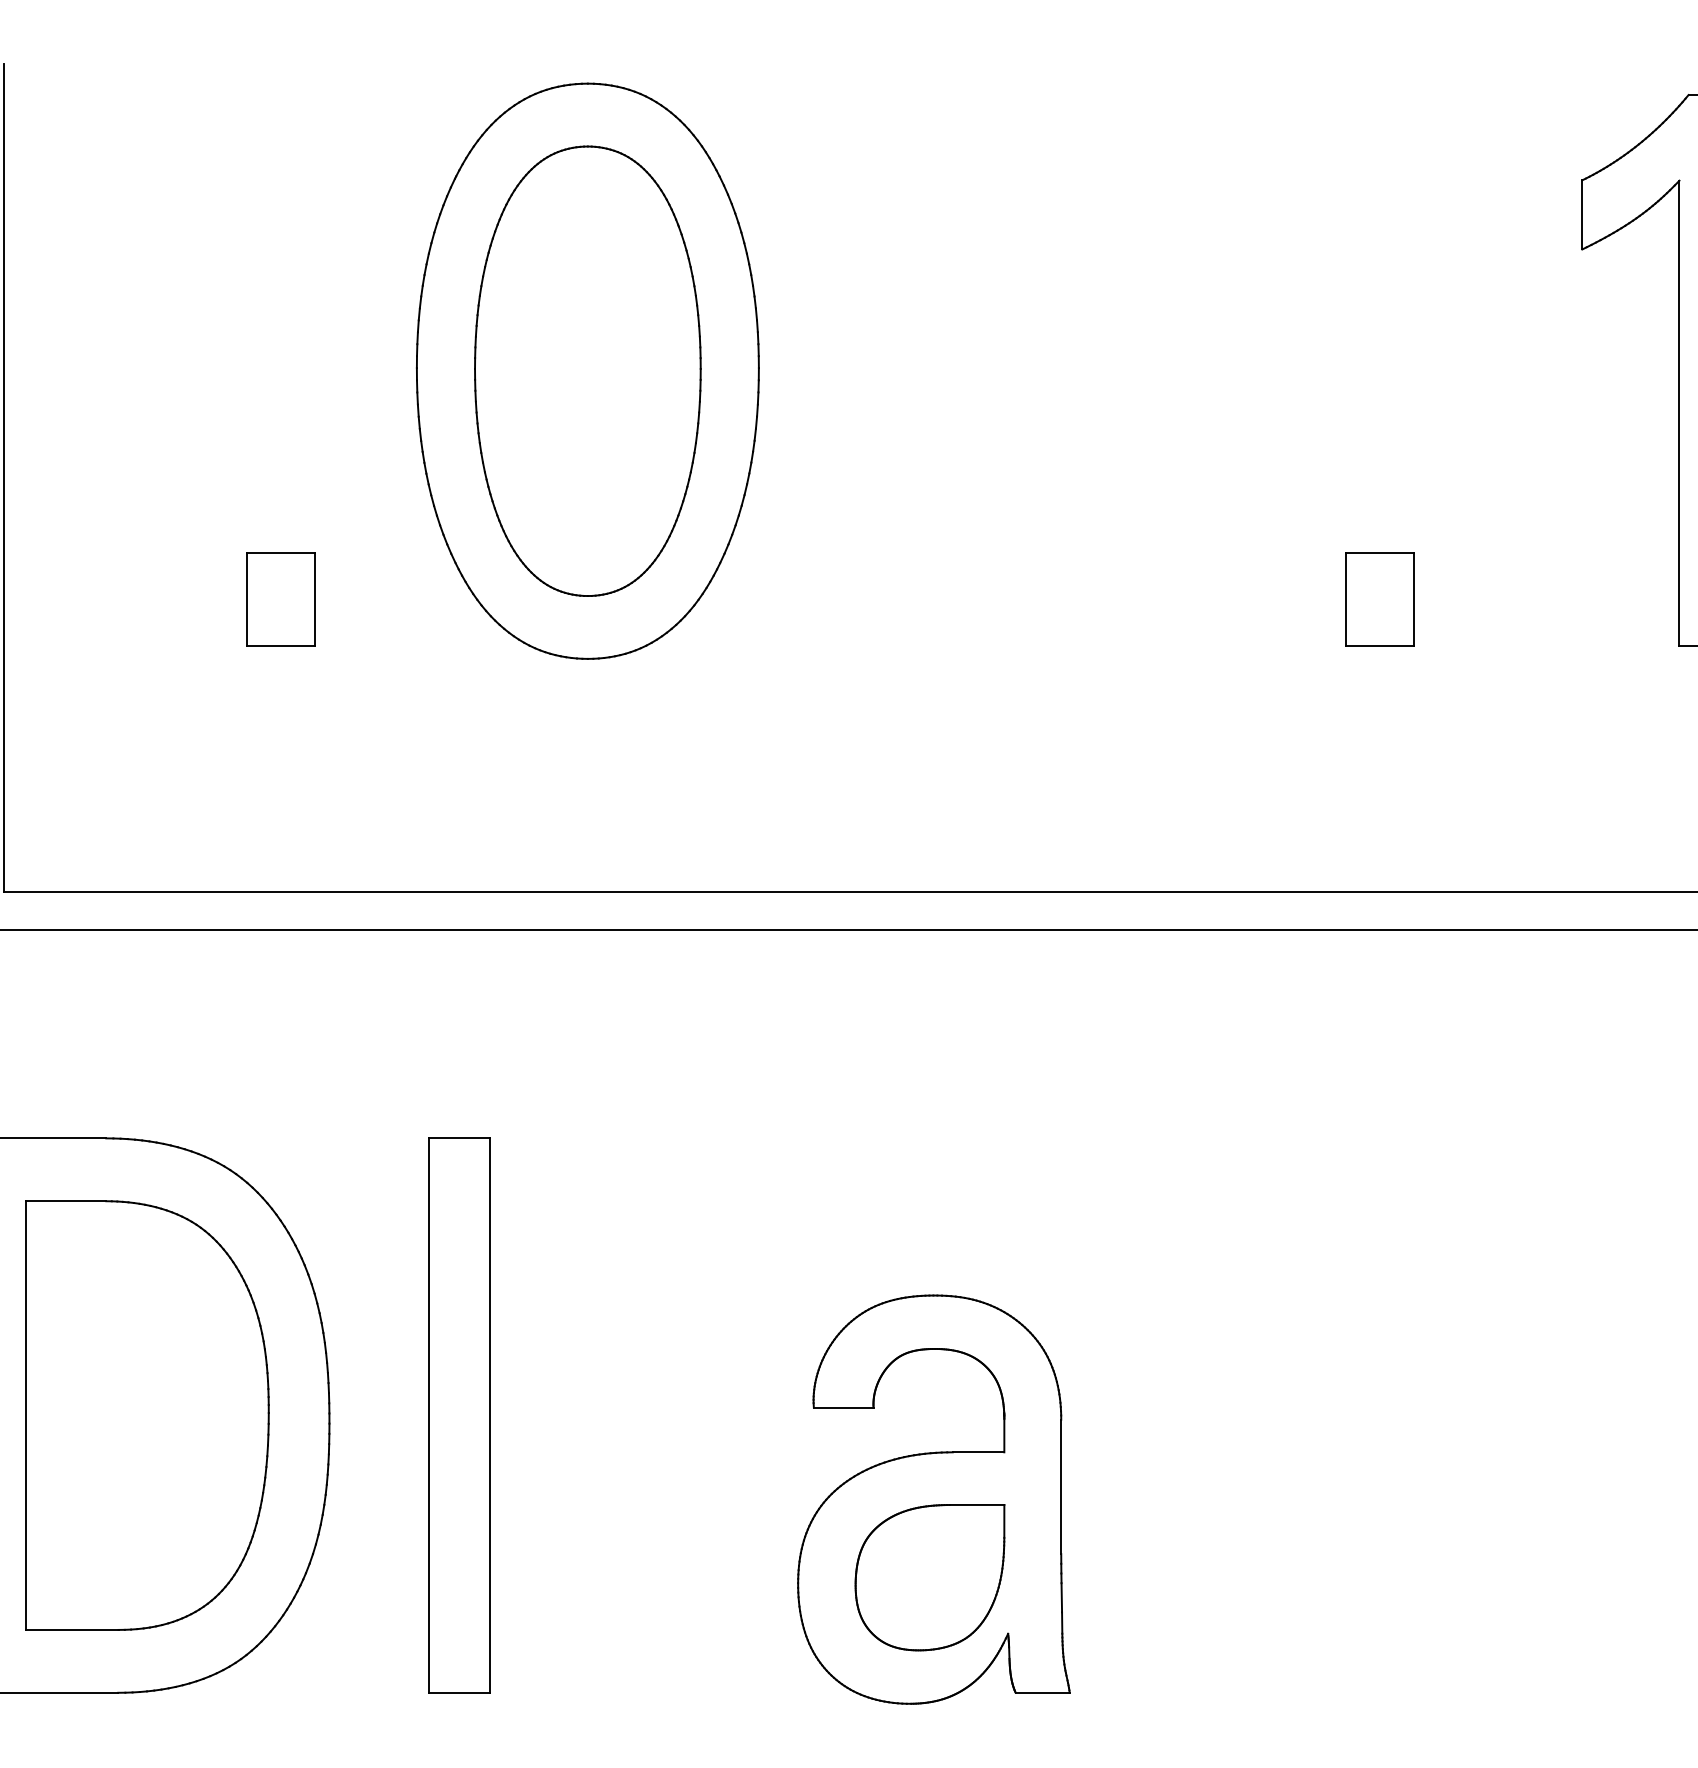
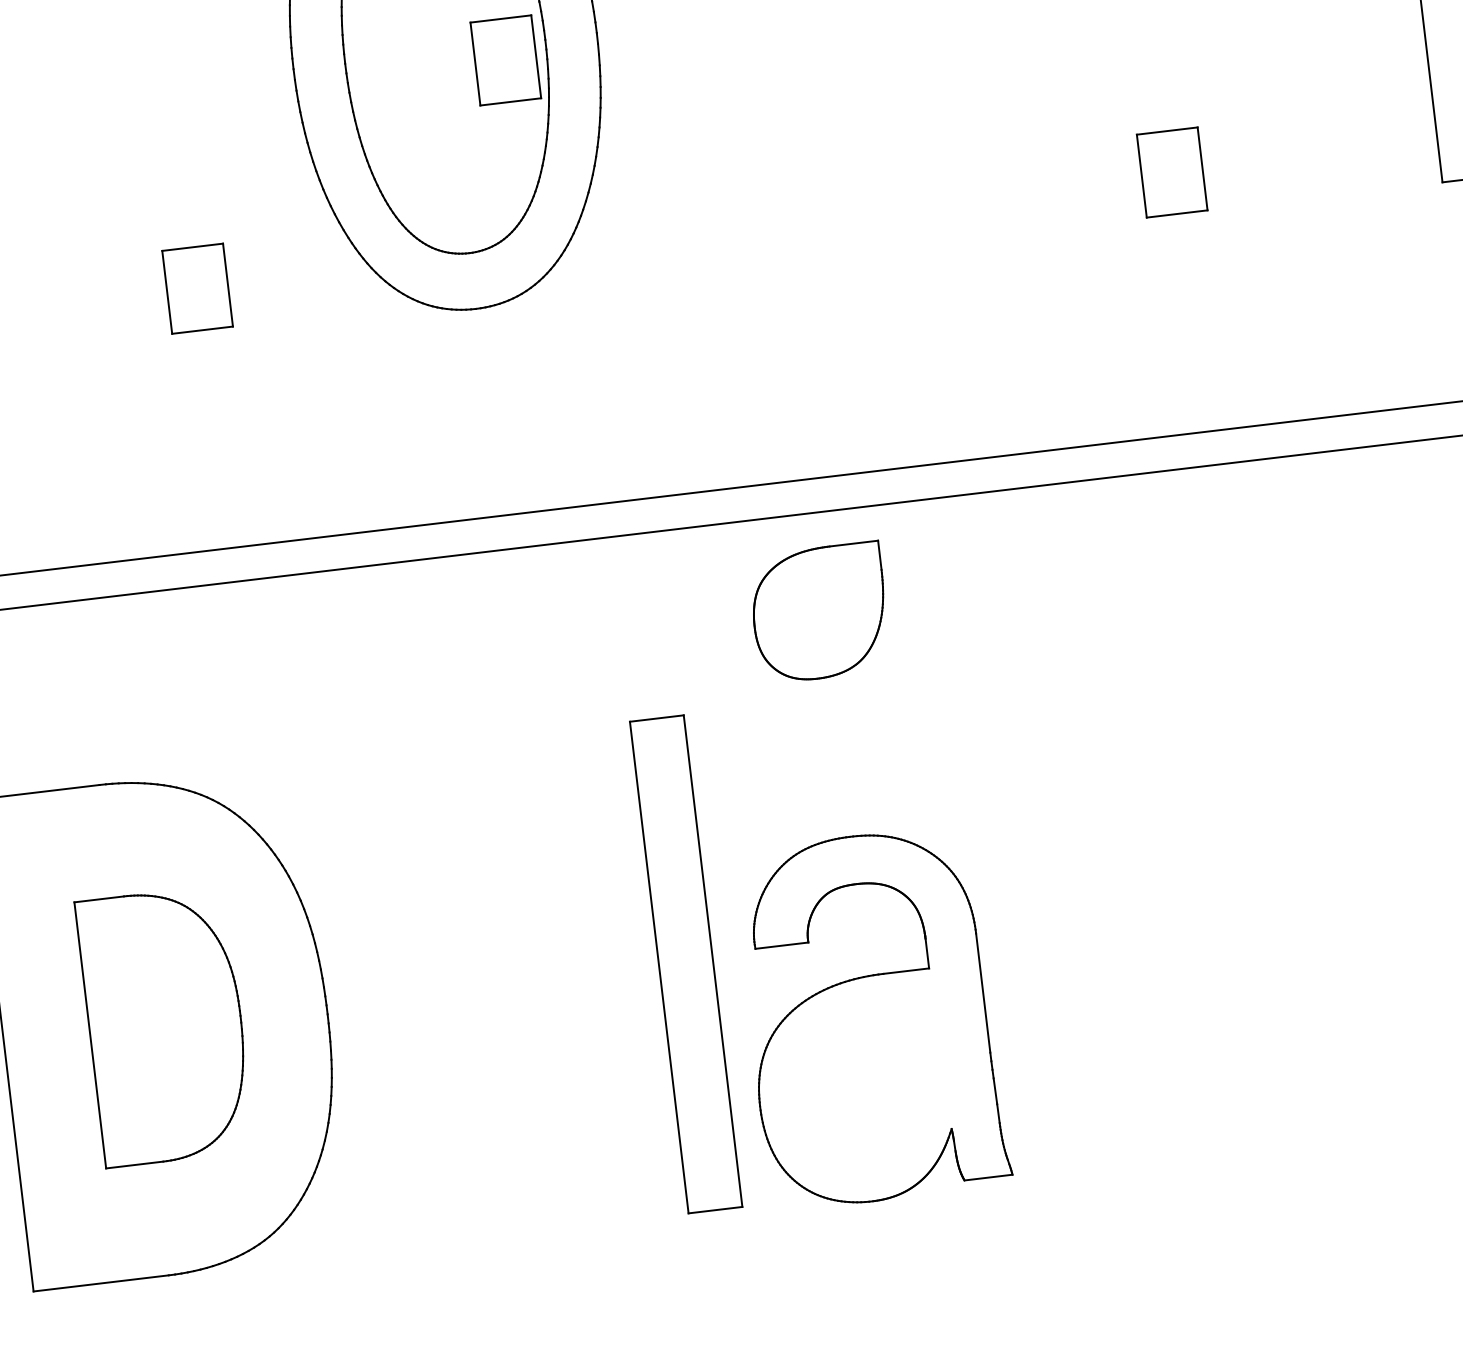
part: (653, 386) -> (505, 60), added
part: (147, 1415) -> (165, 1026), size x0.7
part: (459, 1415) -> (685, 964), moved
part: (929, 1577) -> (819, 612), moved

